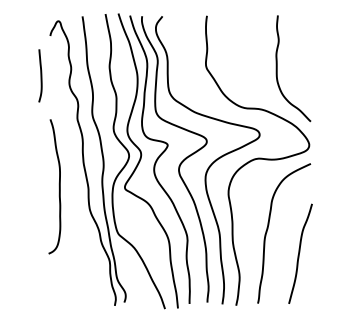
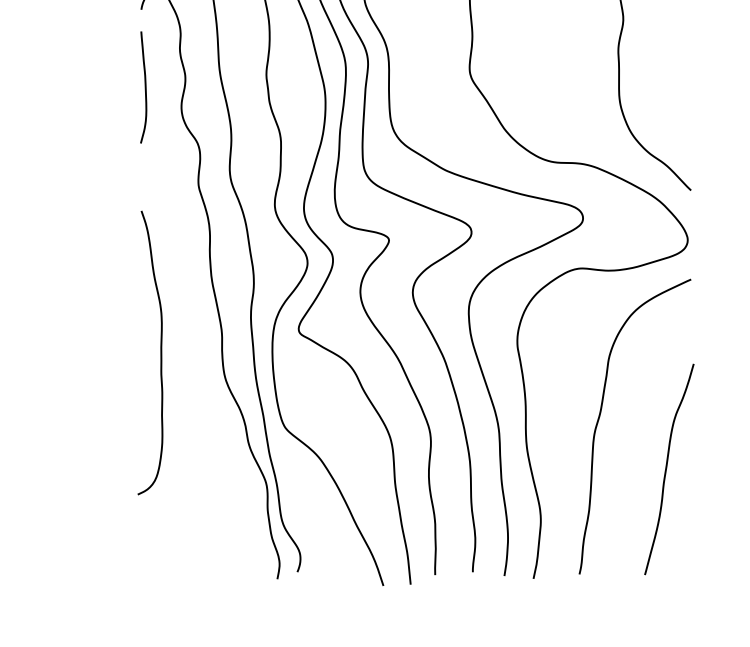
curve: (40, 75) -> (143, 86), moved
curve: (58, 186) -> (158, 352), moved

